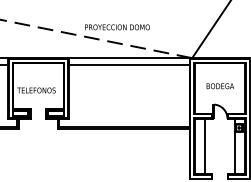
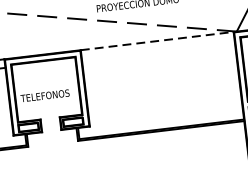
line: (129, 58) -> (157, 41), solid -> dashed
line: (128, 64) -> (157, 49), removed

